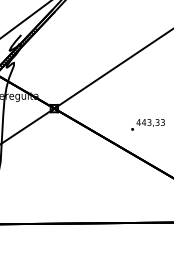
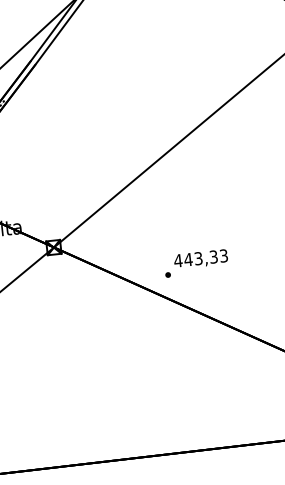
text: (147, 124) -> (195, 262), moved

